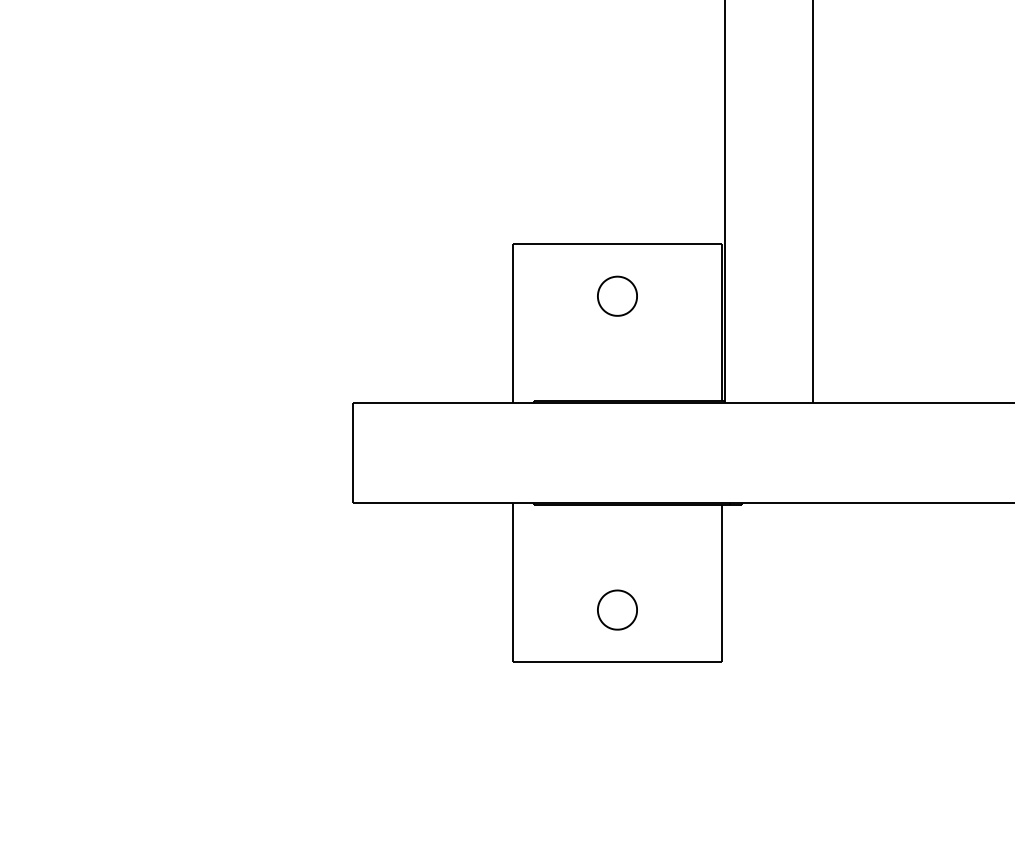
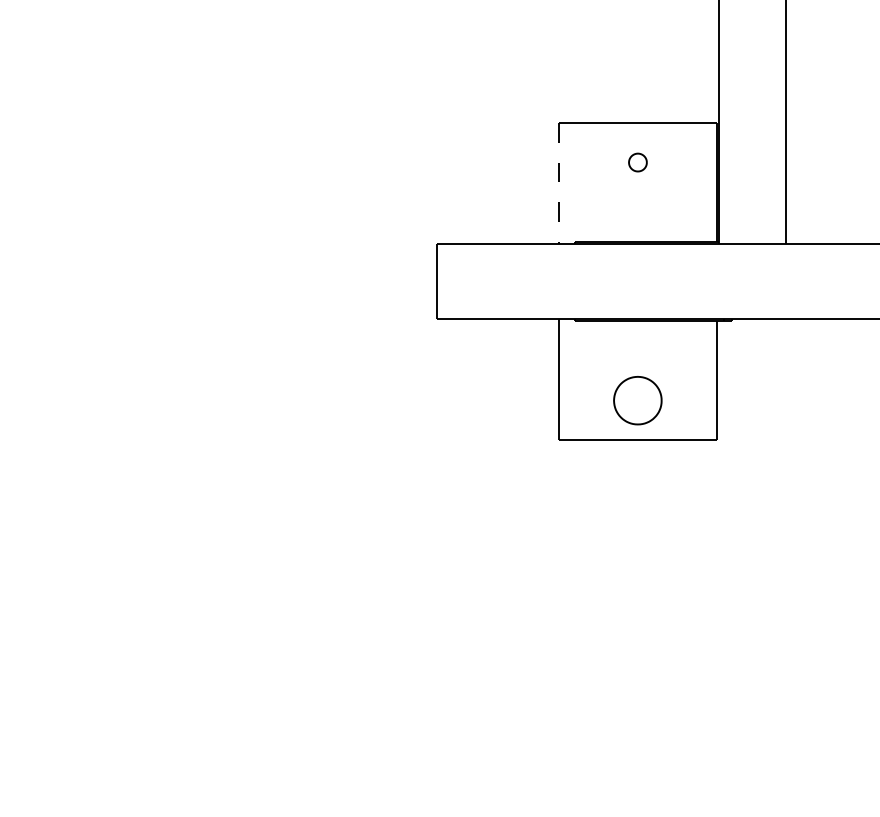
part: (616, 296) -> (637, 162), size x0.6
line: (512, 323) -> (558, 183), solid -> dashed
part: (616, 609) -> (637, 400), size x1.6

